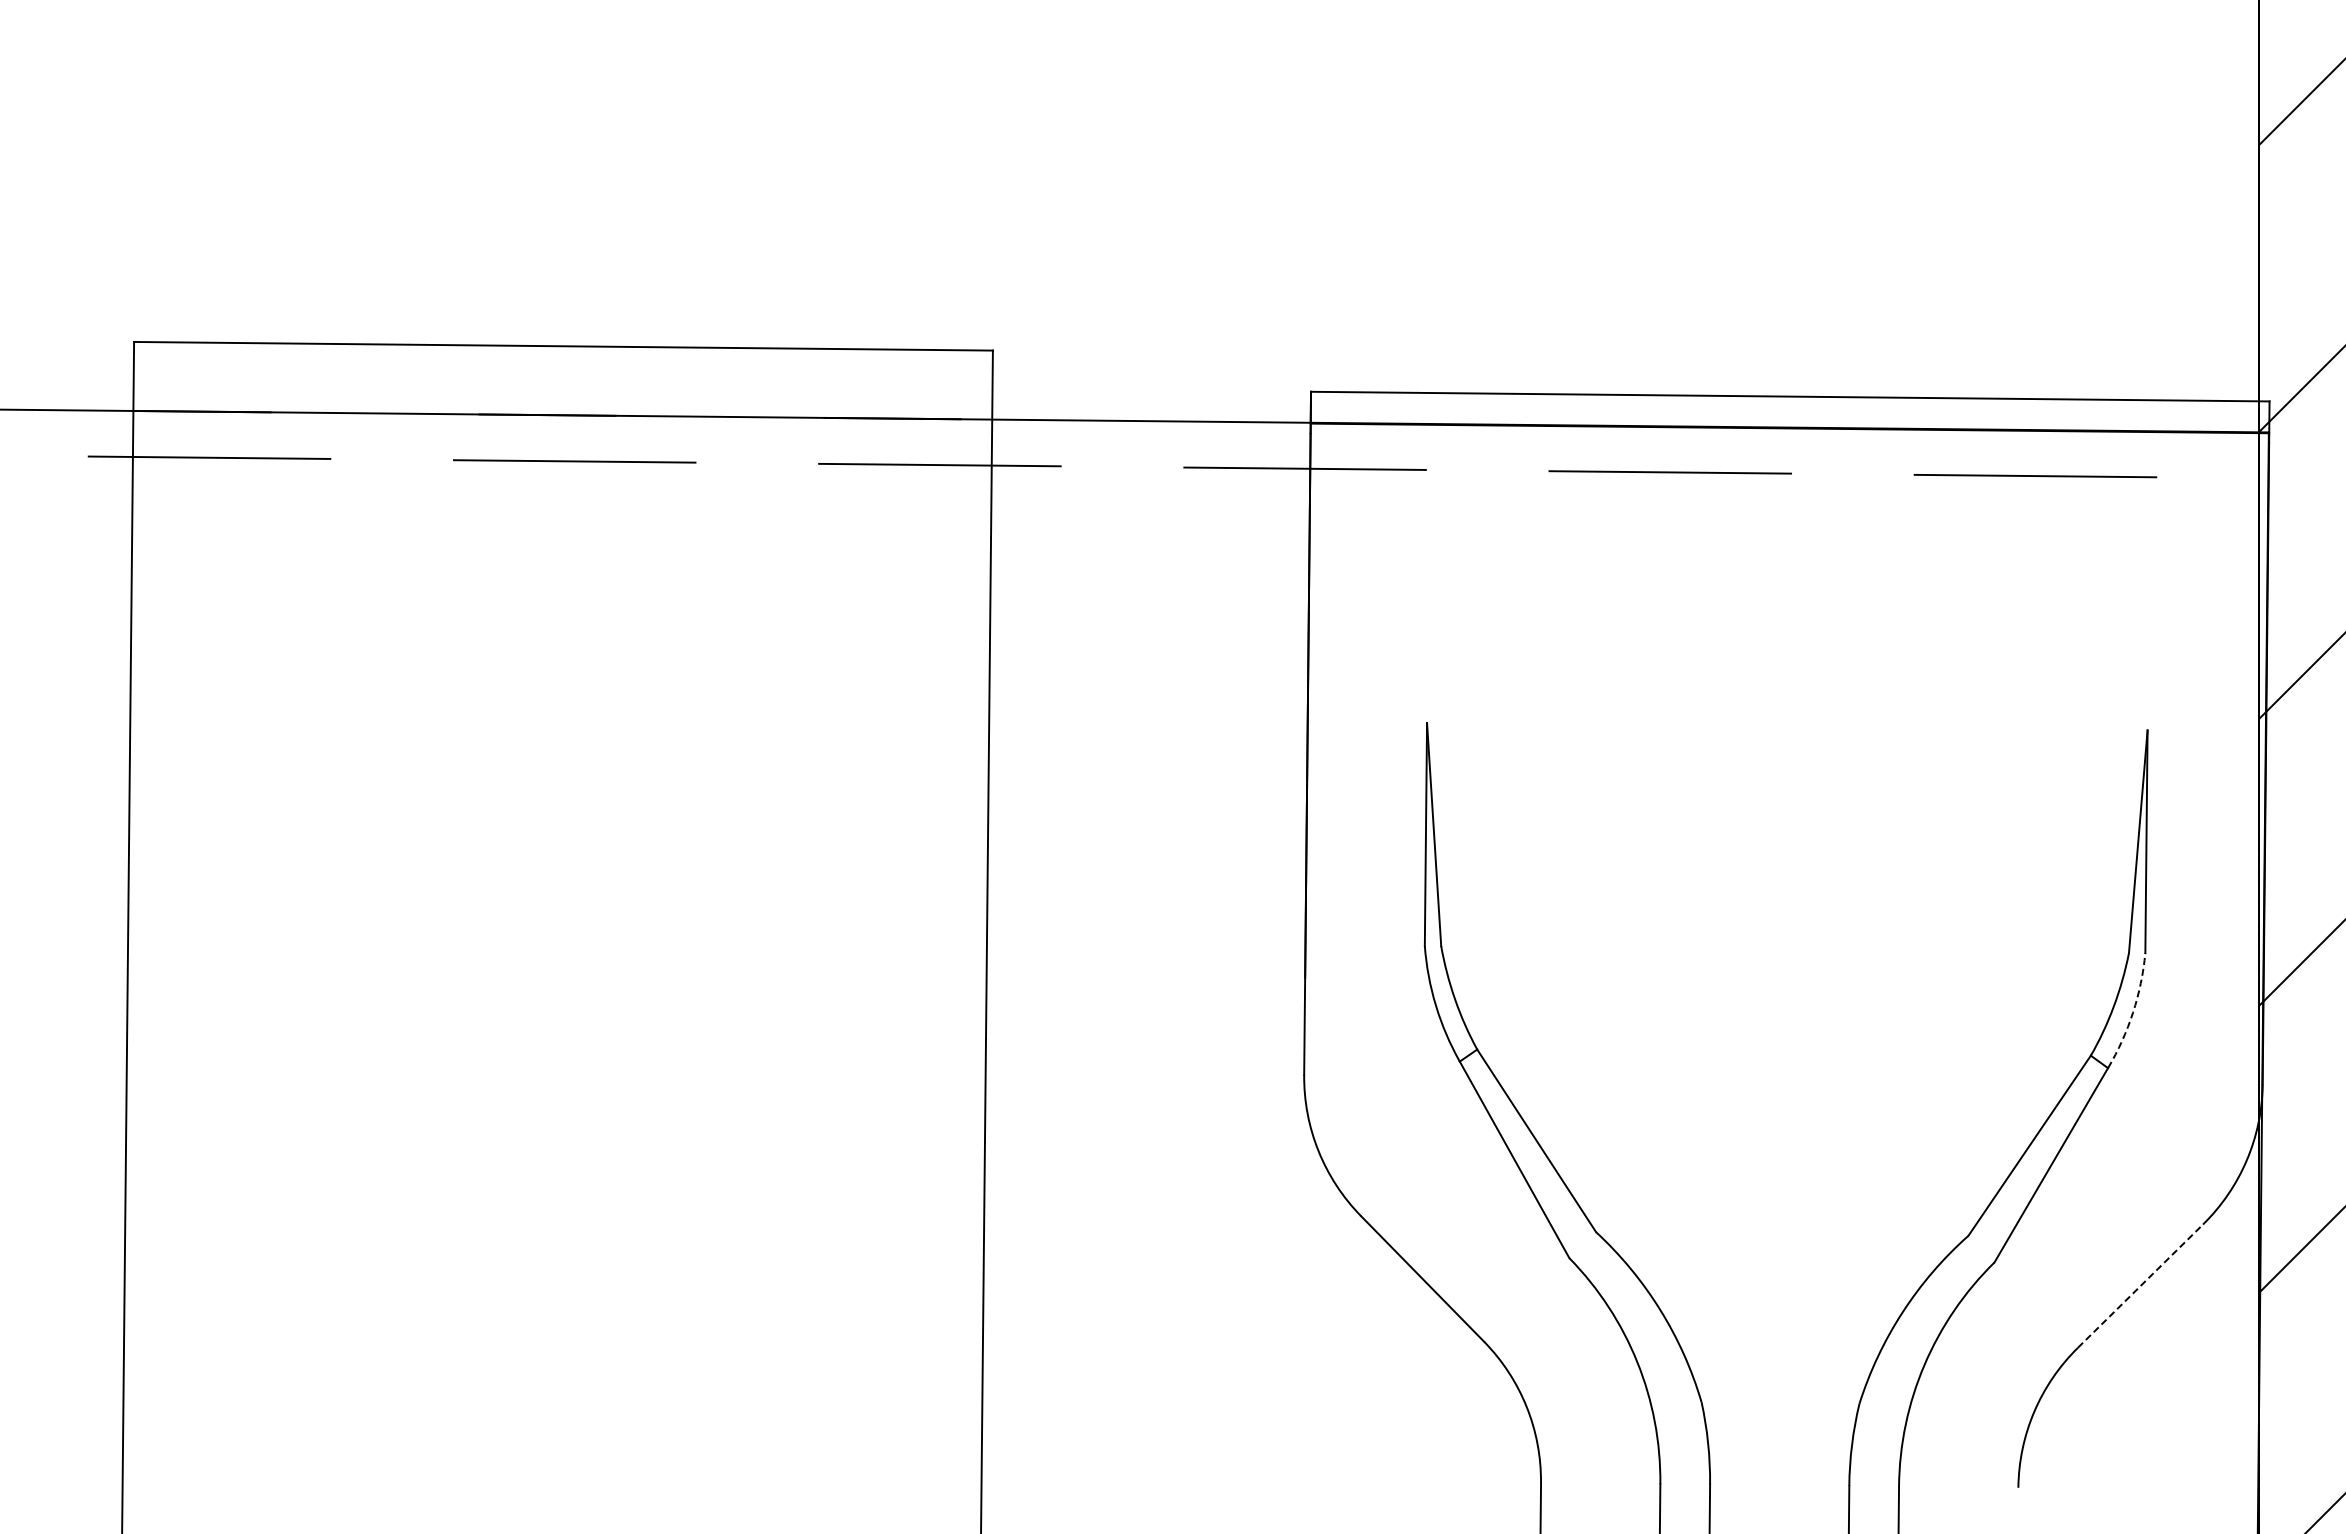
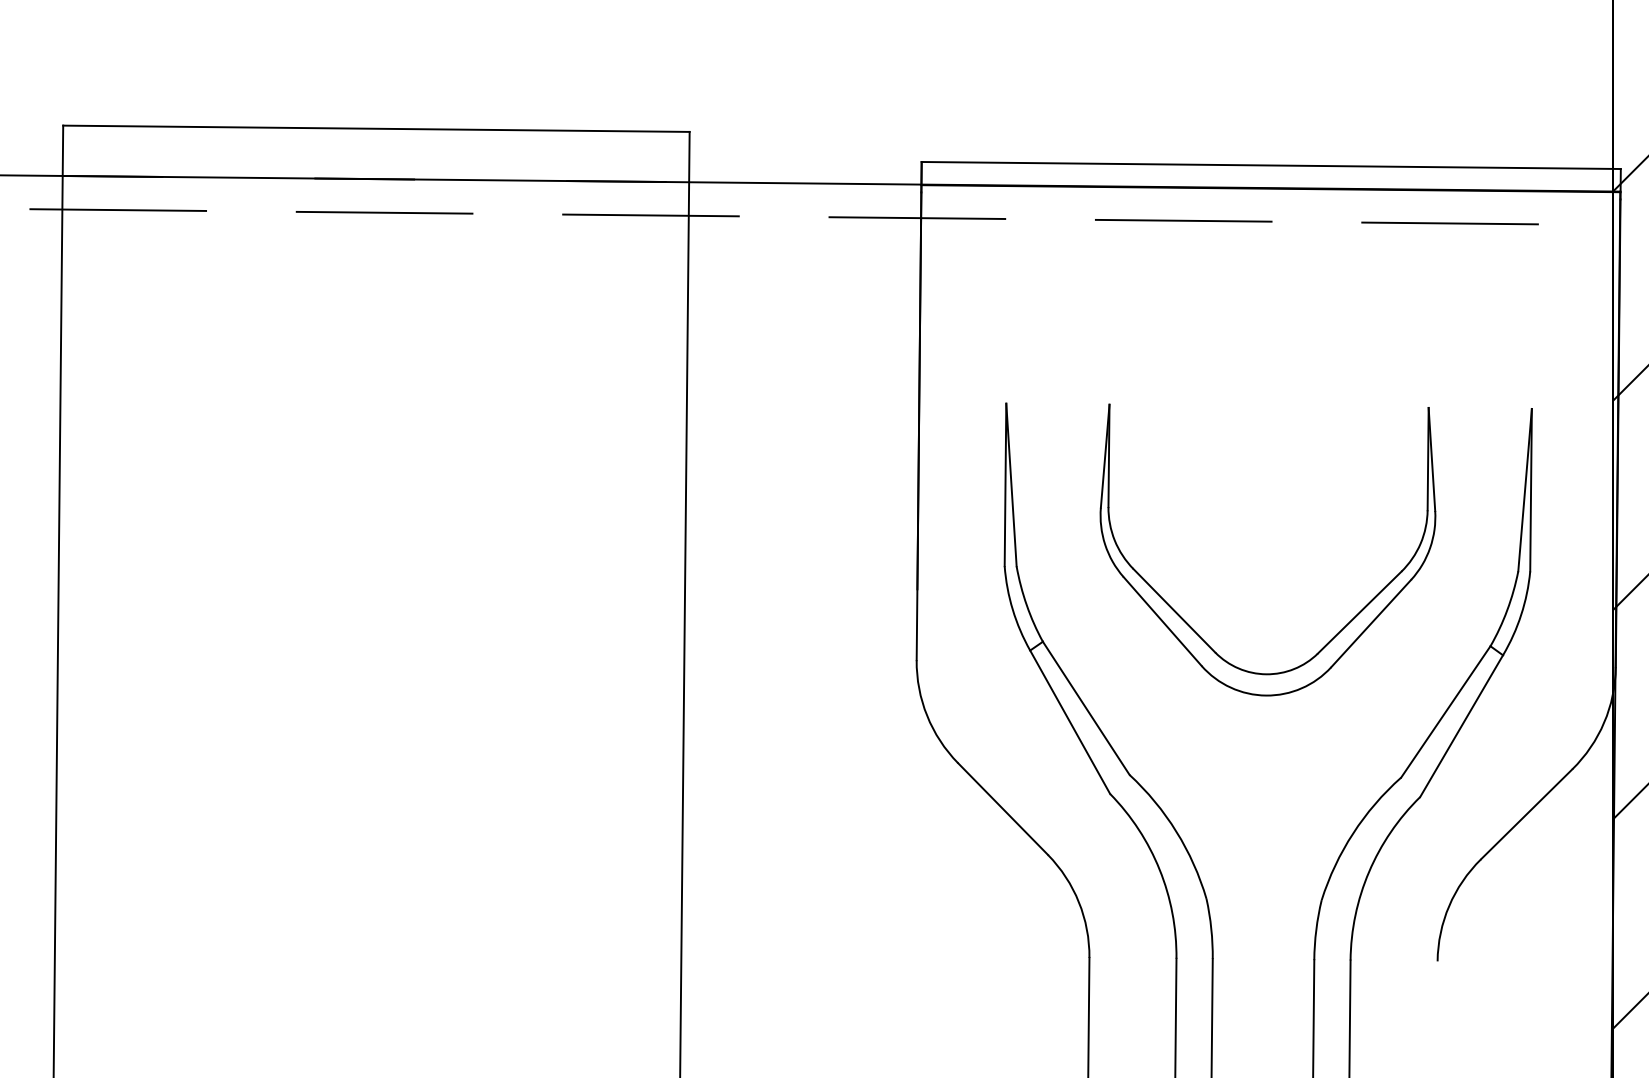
arc: (2133, 1012) -> (1521, 614), dashed -> solid
part: (1890, 1028) -> (1344, 626), added
line: (2140, 1286) -> (1526, 814), dashed -> solid

